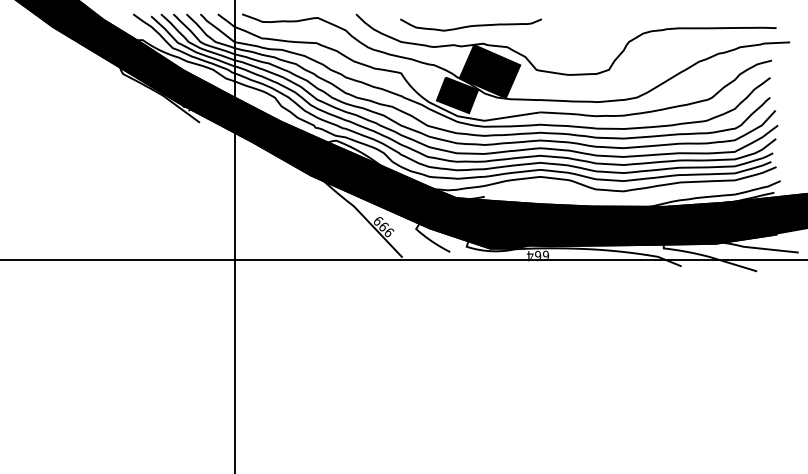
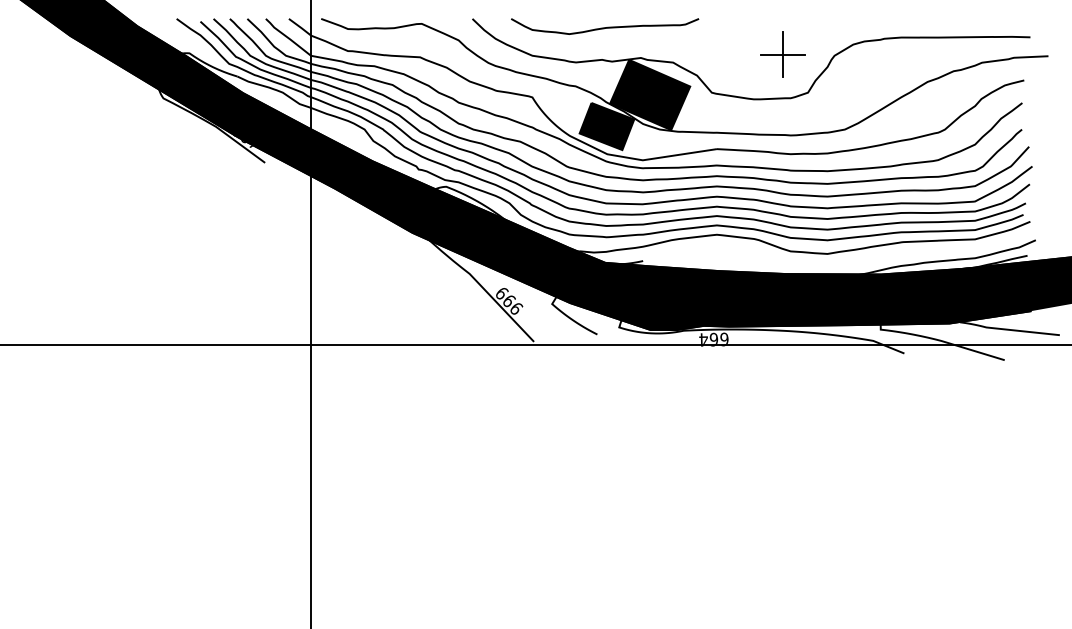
curve: (470, 25) -> (604, 27), moved
part: (589, 40) -> (782, 53), added

